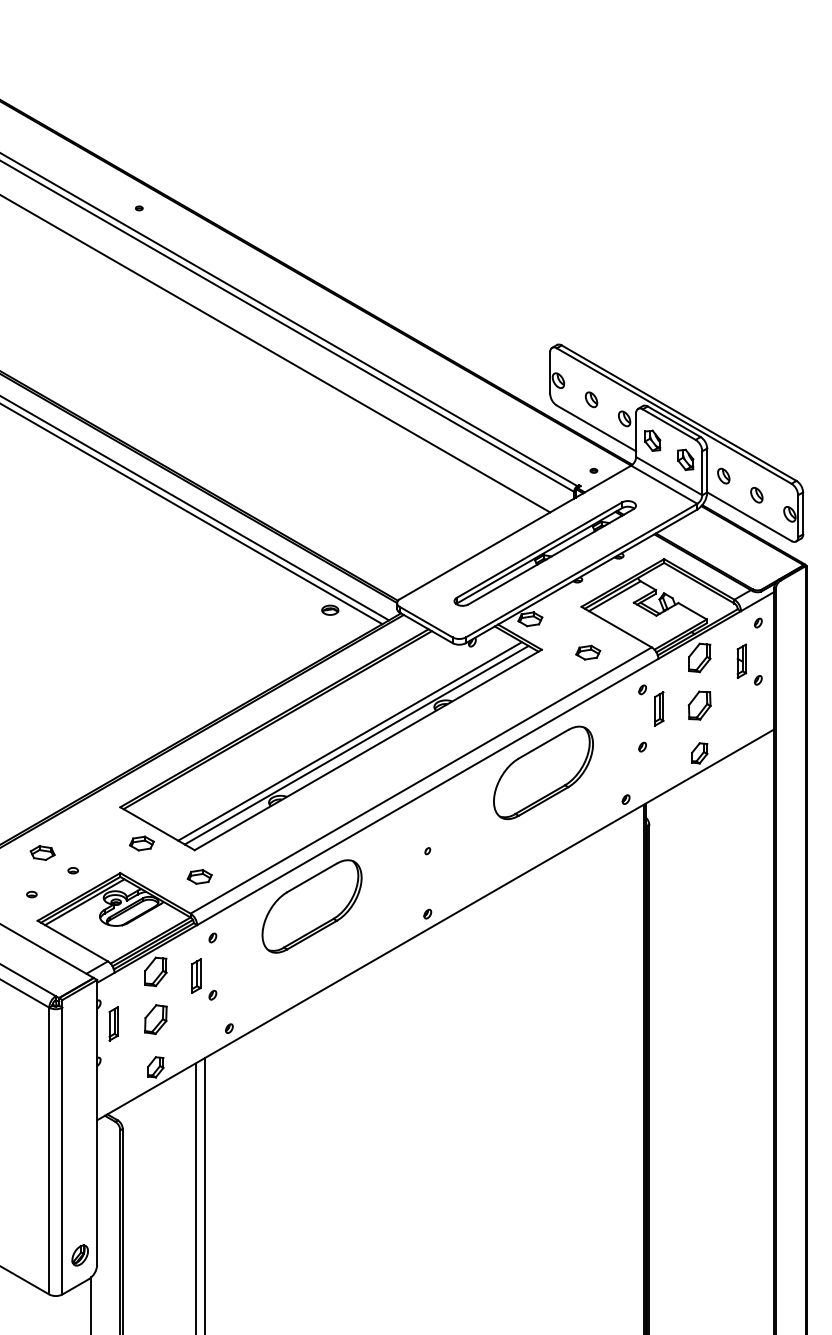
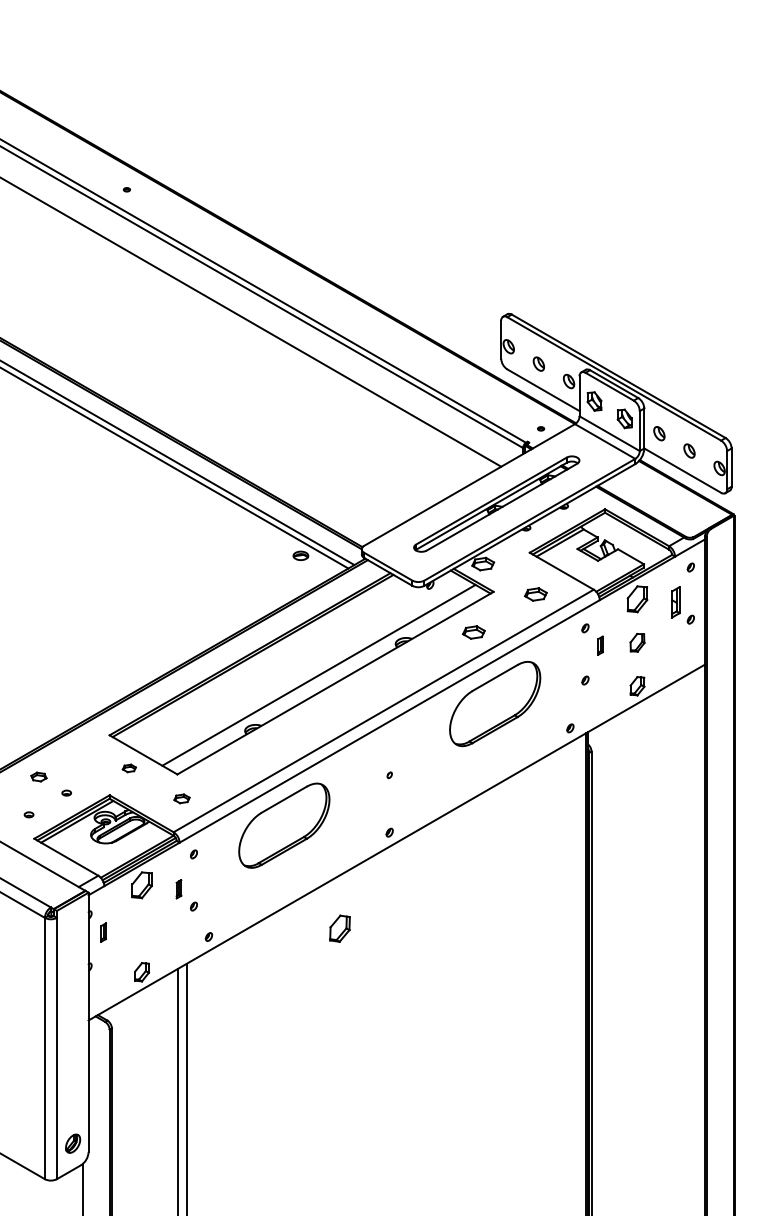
part: (519, 694) -> (473, 632), added
part: (699, 705) -> (637, 642), size x0.7
part: (659, 708) -> (600, 645), size x0.6
line: (356, 744) -> (324, 678), removed
part: (142, 843) -> (129, 768), size x0.6
part: (42, 852) -> (38, 776), size x0.7
part: (199, 876) -> (181, 798), size x0.7
part: (195, 976) -> (178, 889), size x0.6
part: (155, 1019) -> (339, 928), moved
part: (113, 1023) -> (103, 932), size x0.6

